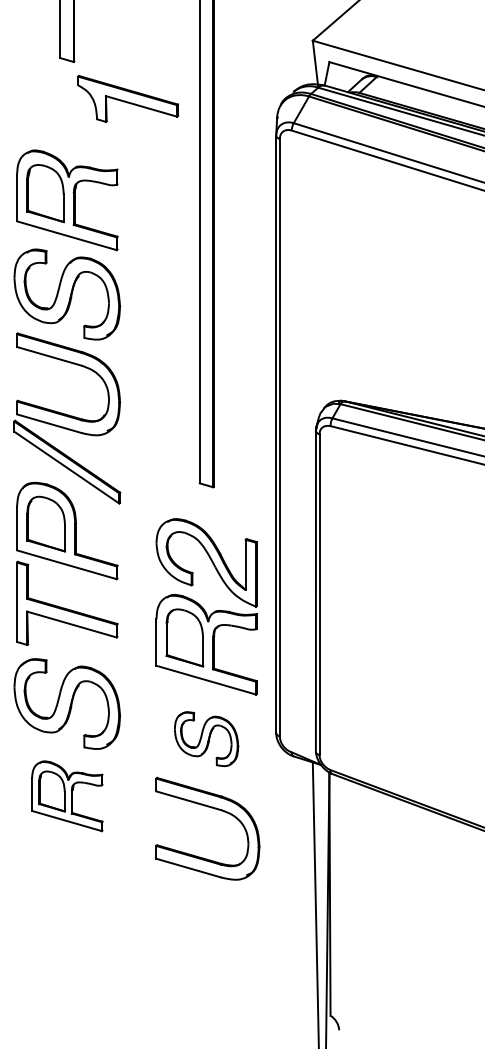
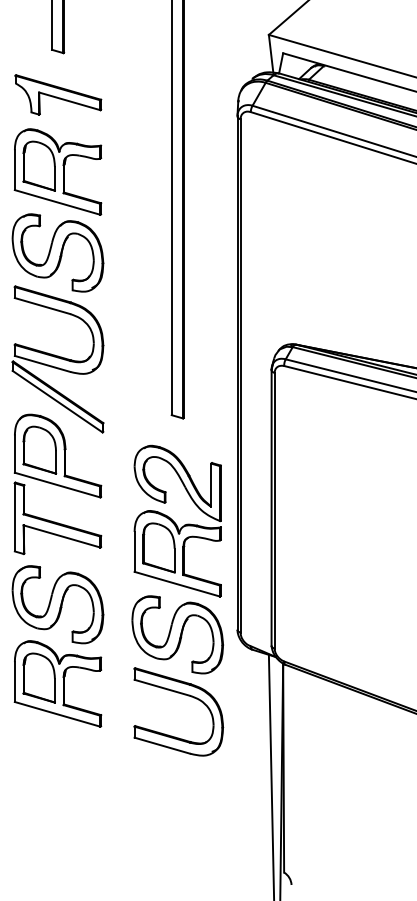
part: (128, 98) -> (58, 94), moved
part: (206, 738) -> (177, 634), size x1.67
part: (66, 795) -> (57, 683), size x1.43

